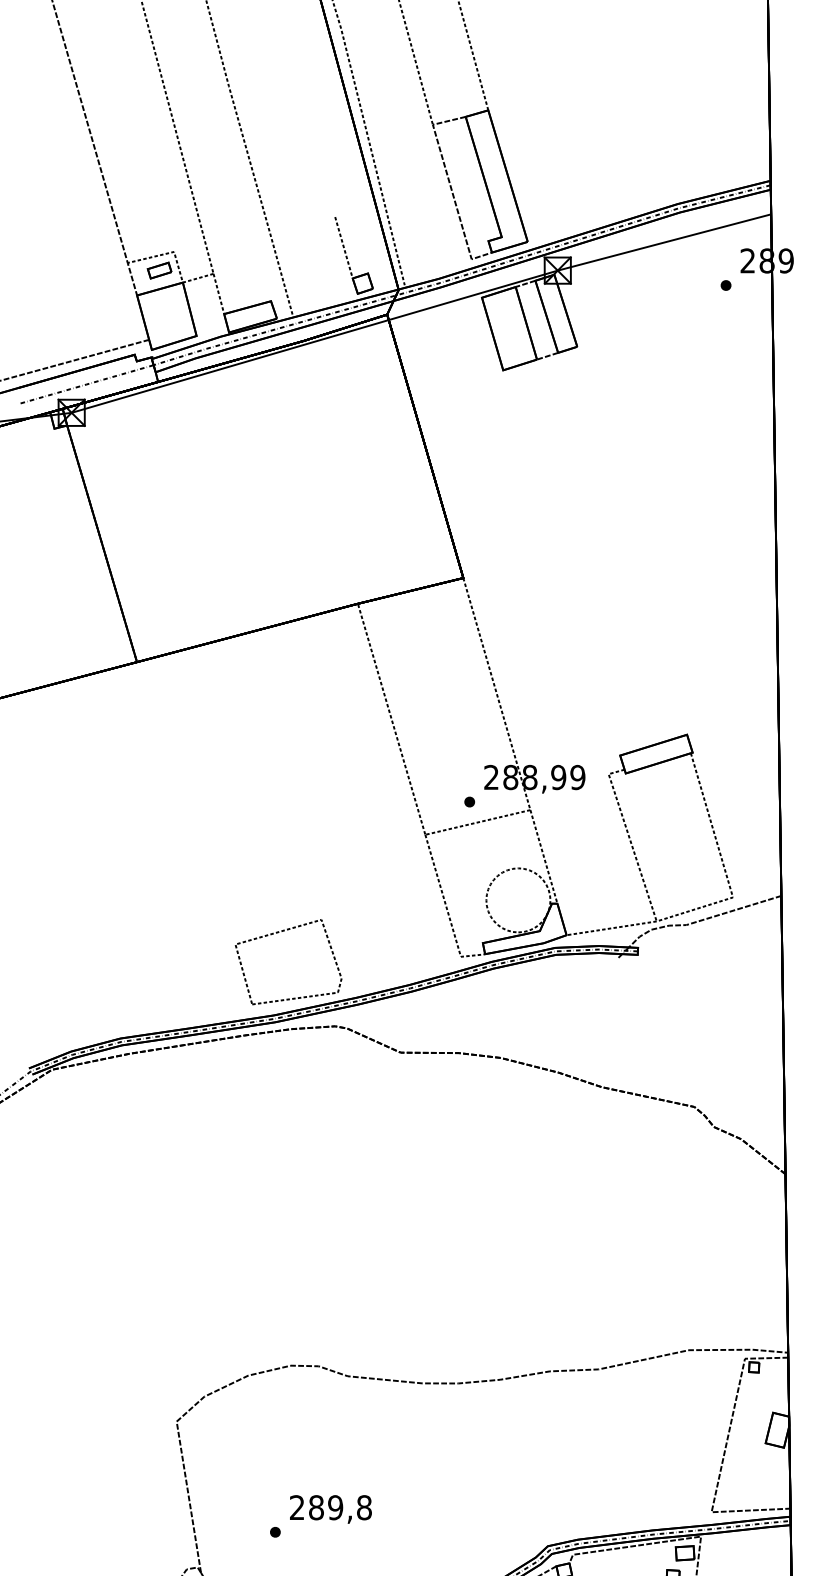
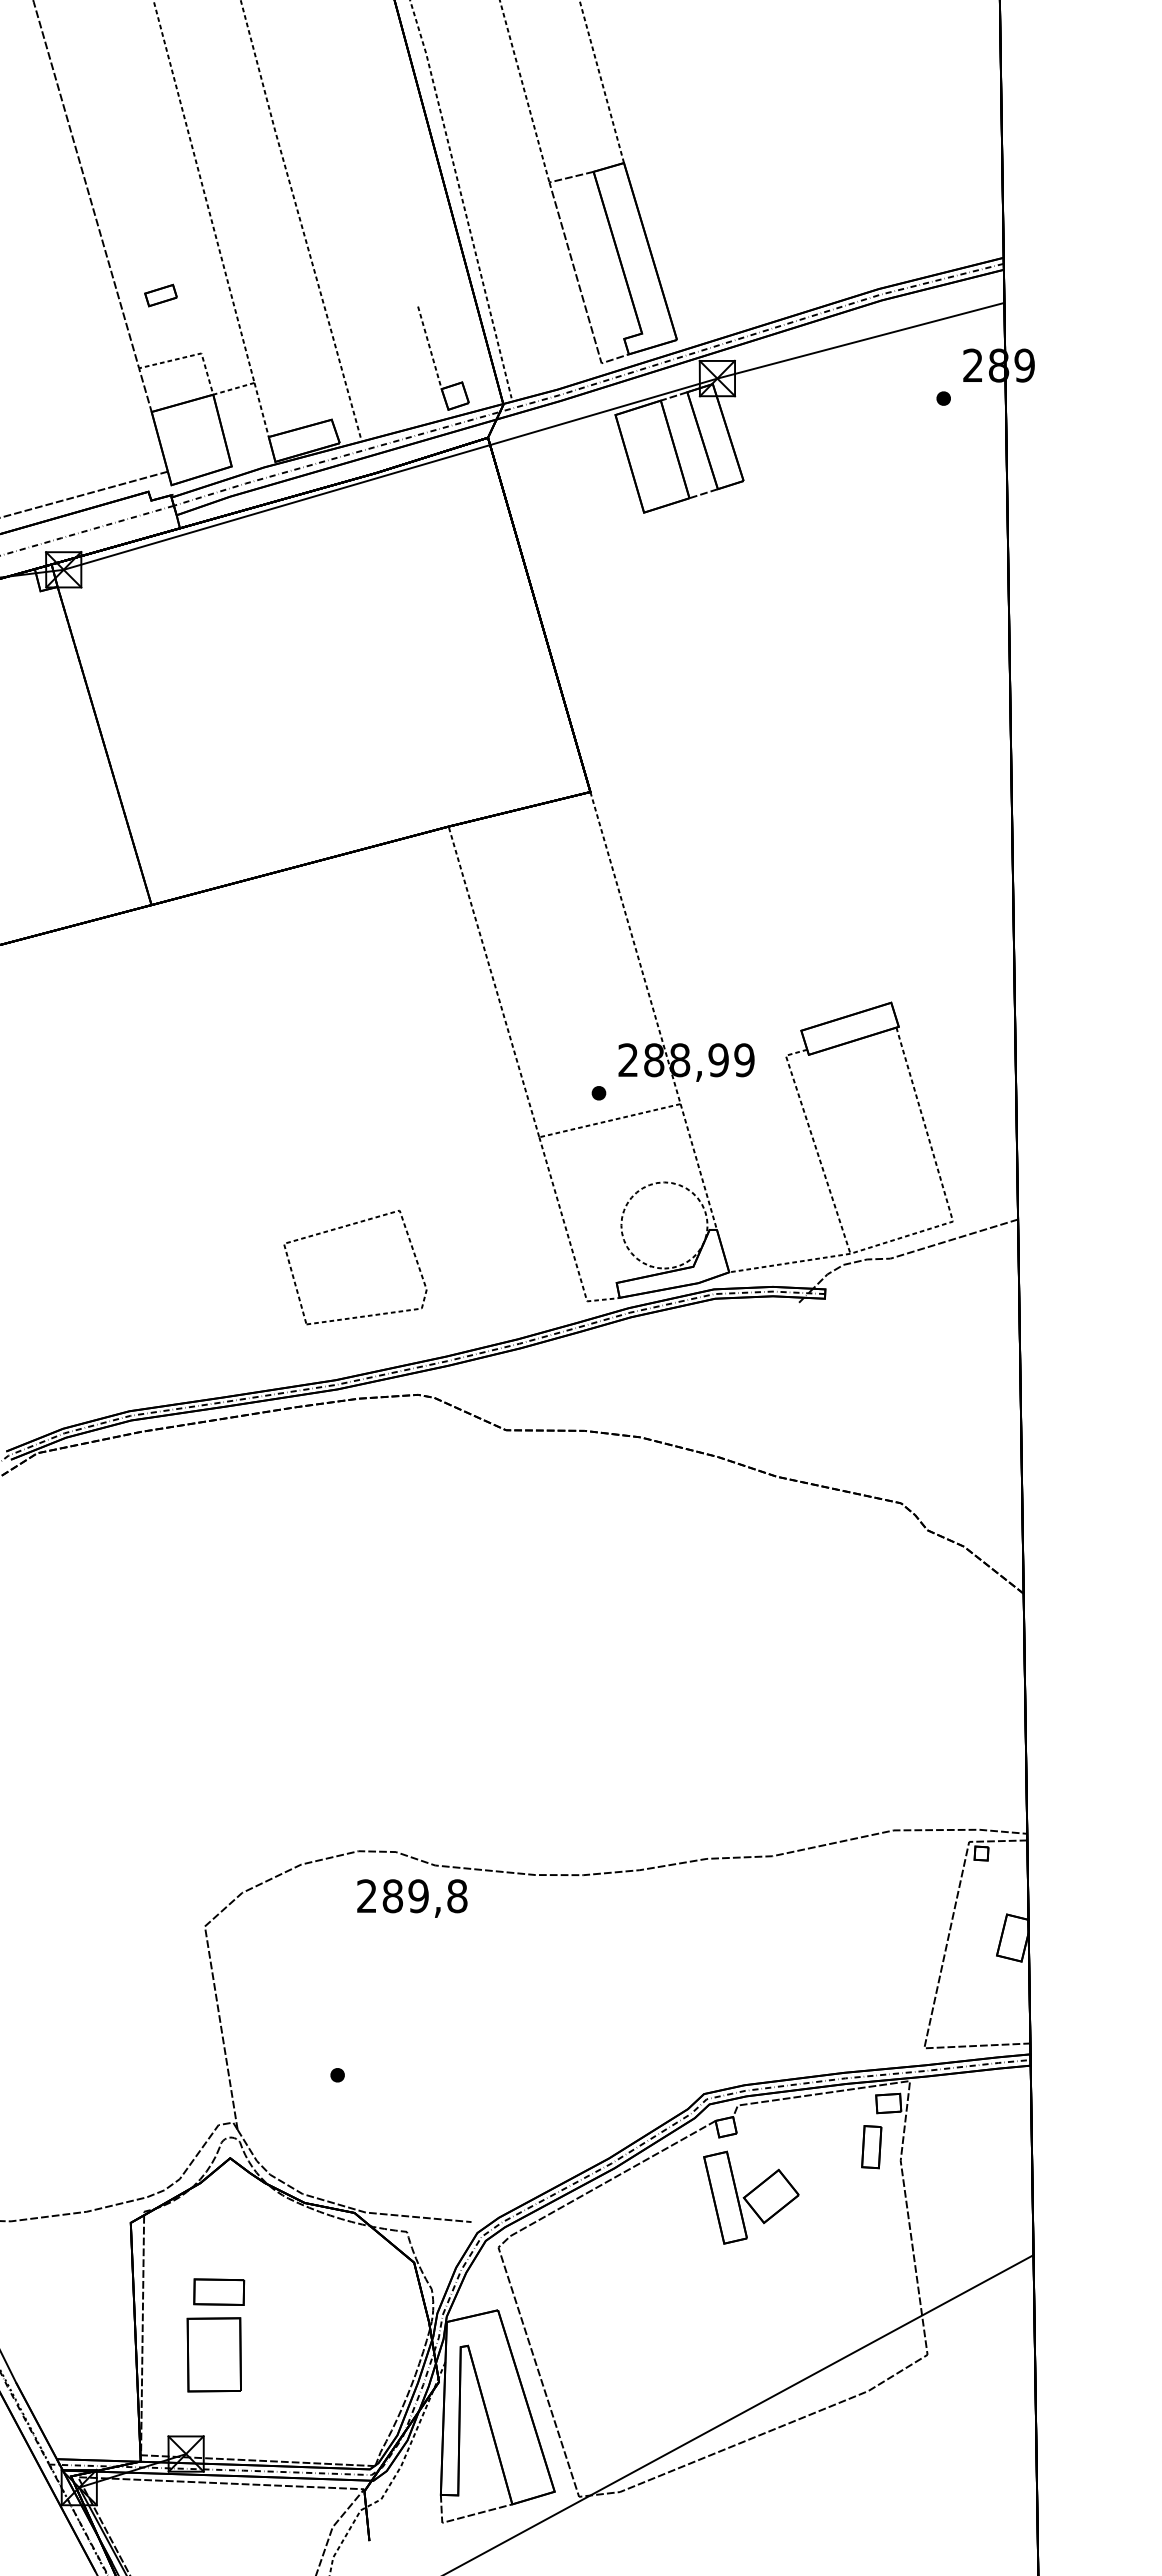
part: (159, 270) -> (160, 295), moved
part: (278, 933) -> (341, 1228), moved
text: (331, 1509) -> (412, 1898), moved

